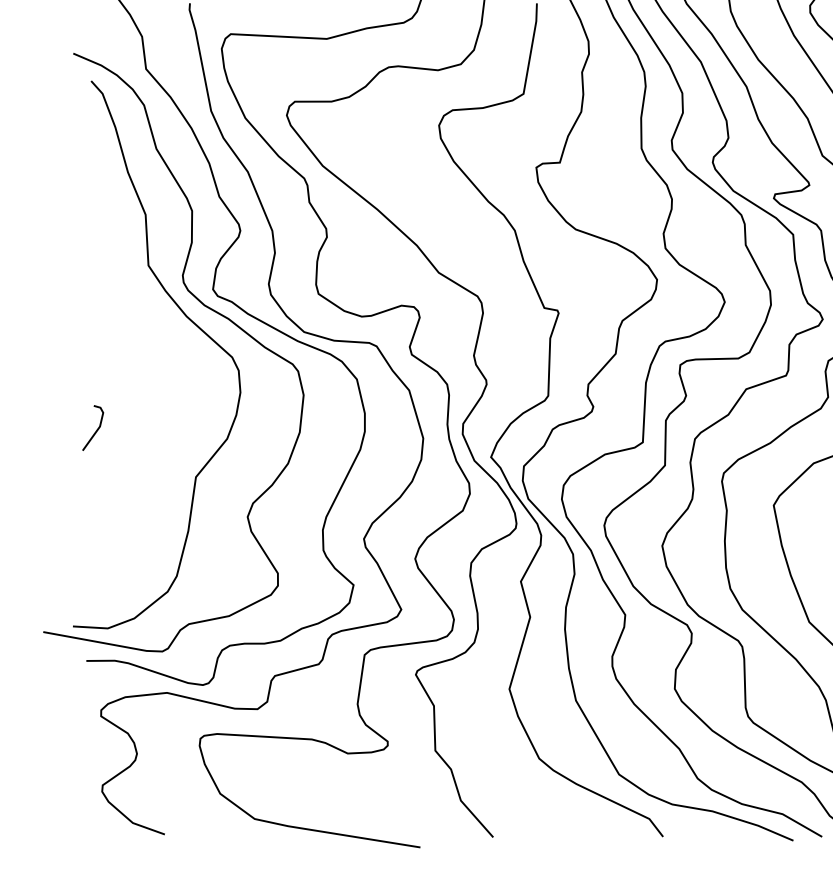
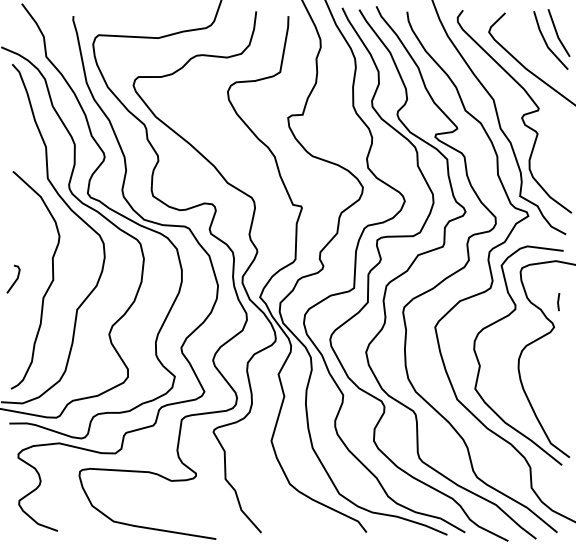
curve: (149, 439) -> (48, 286), added

